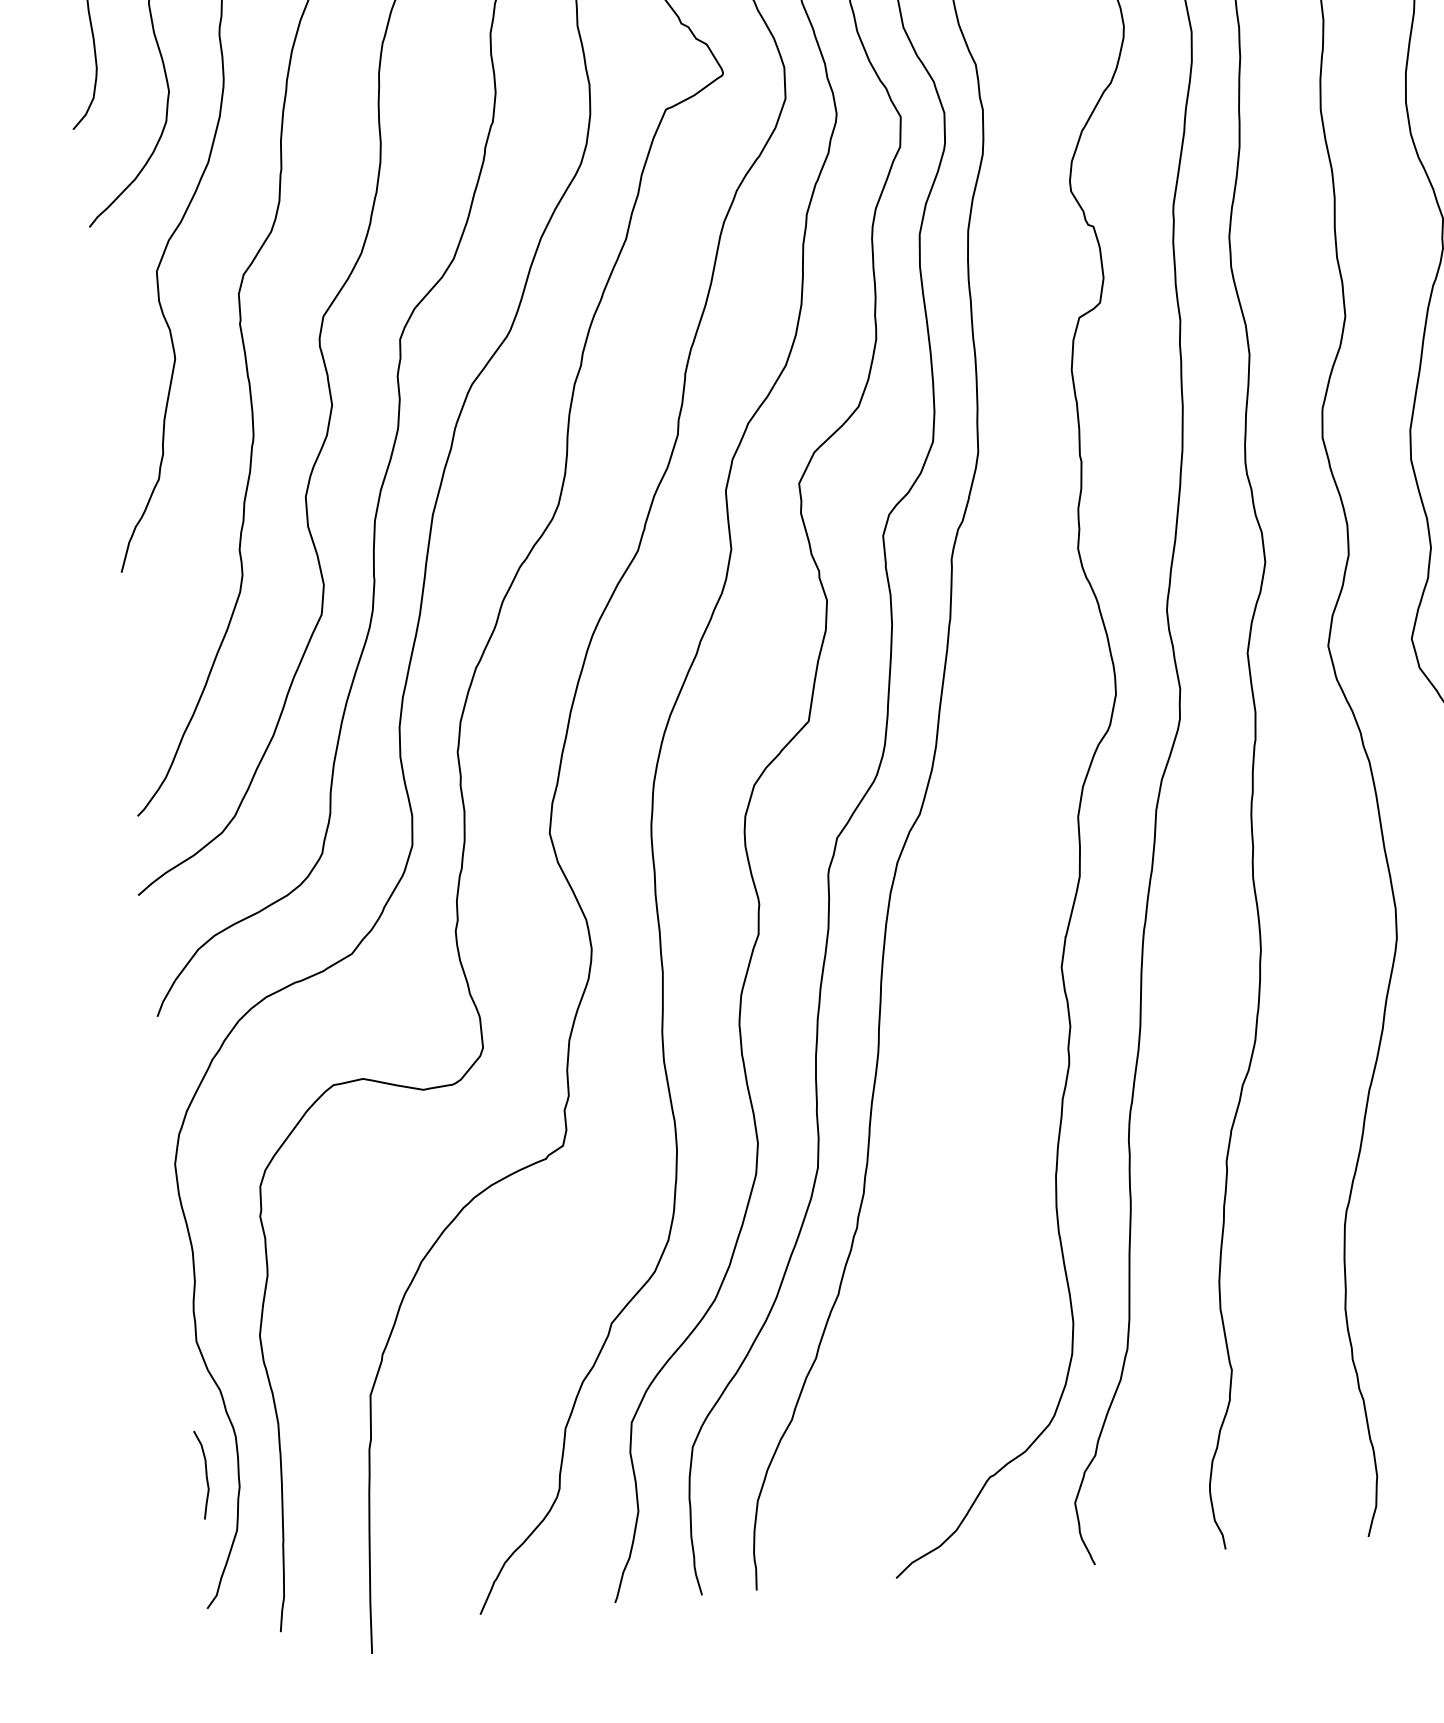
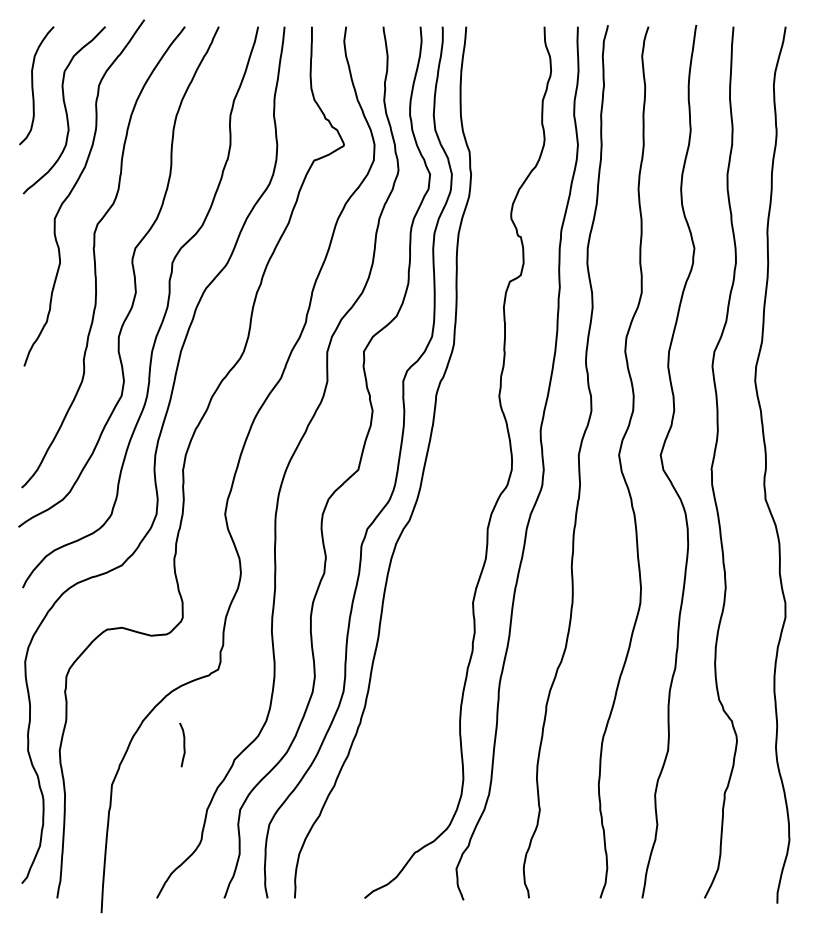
curve: (204, 1473) -> (183, 744), moved

